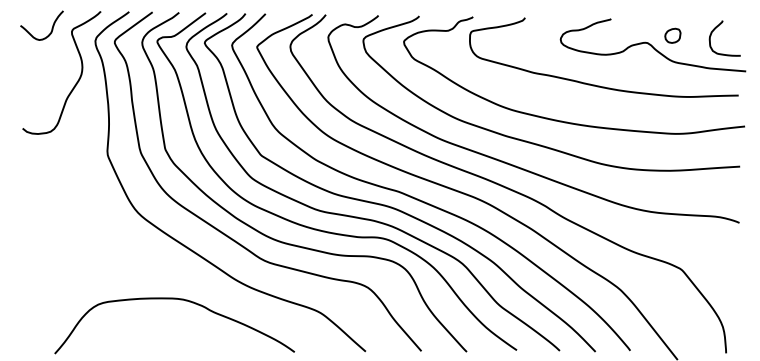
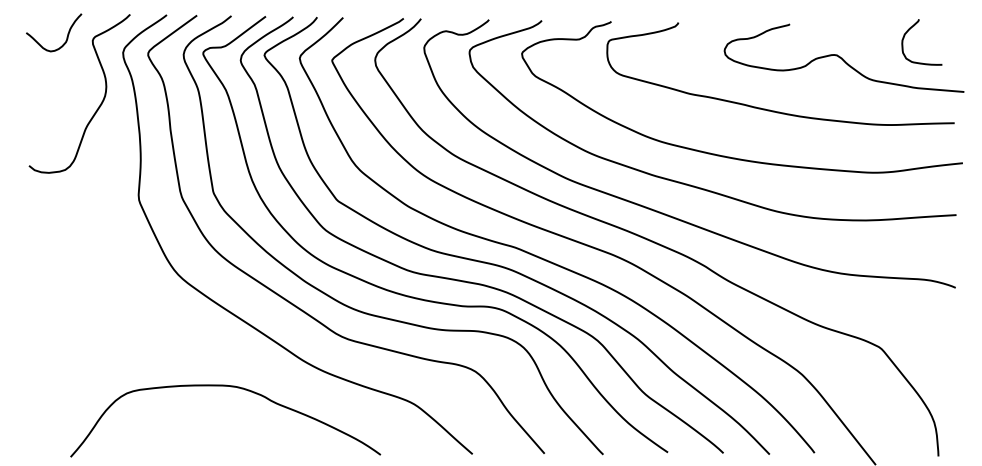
curve: (715, 29) -> (909, 30), moved
part: (672, 36) -> (869, 46), removed

